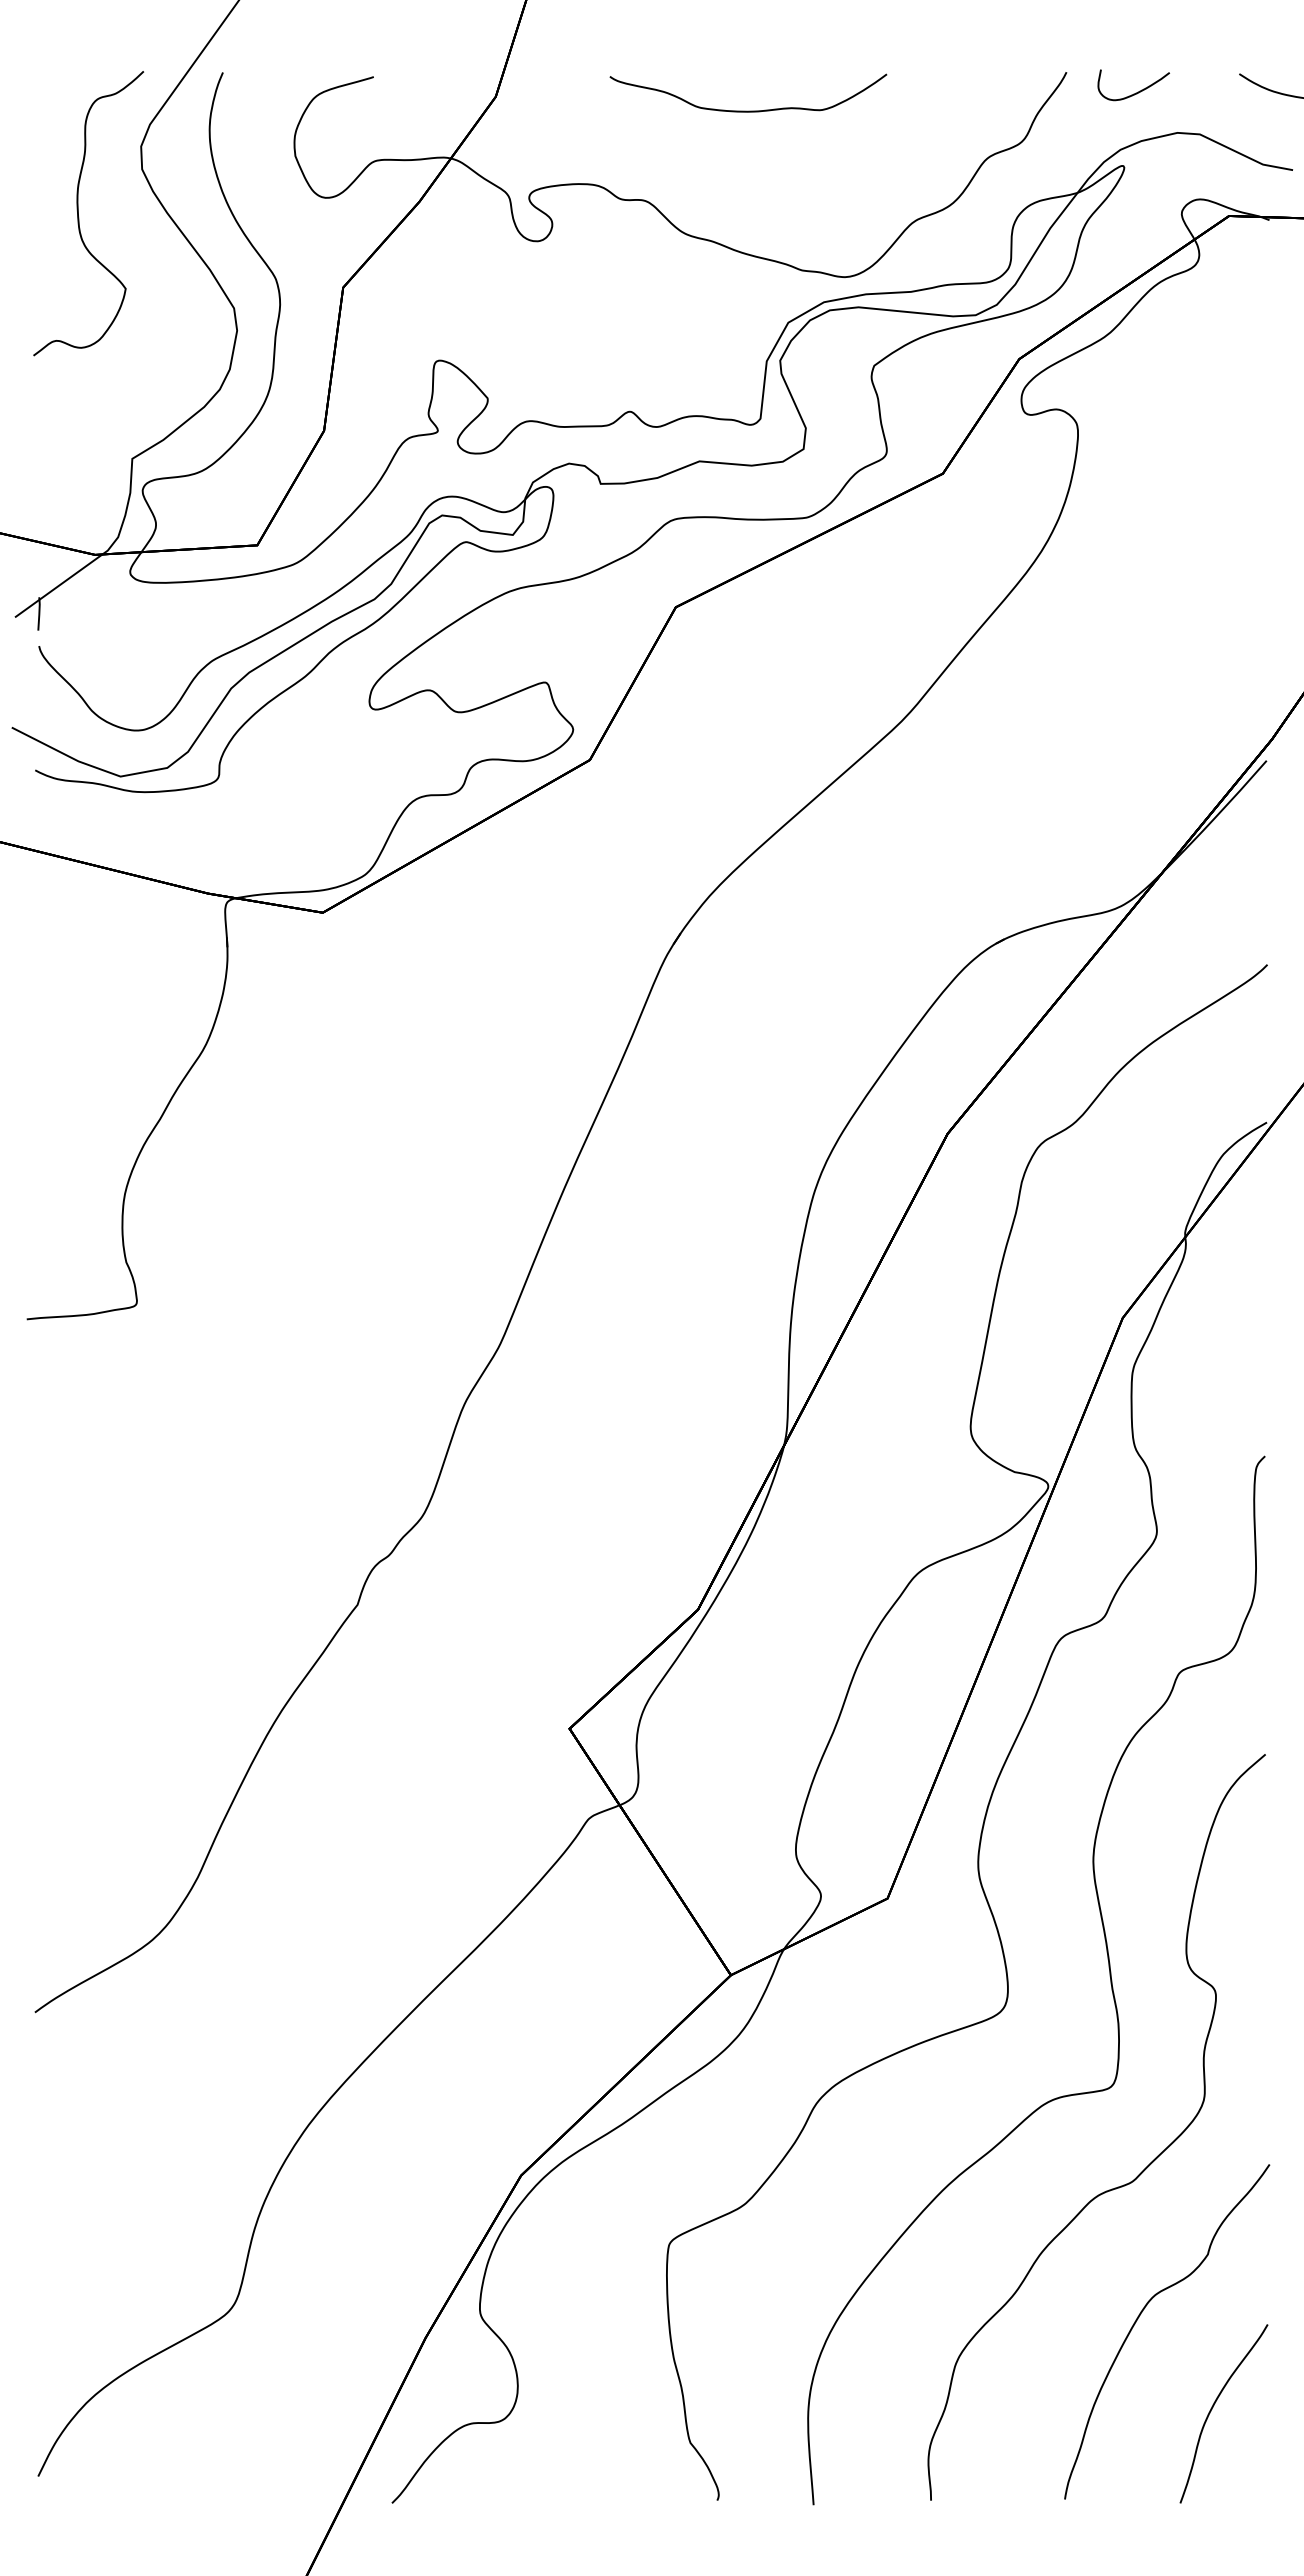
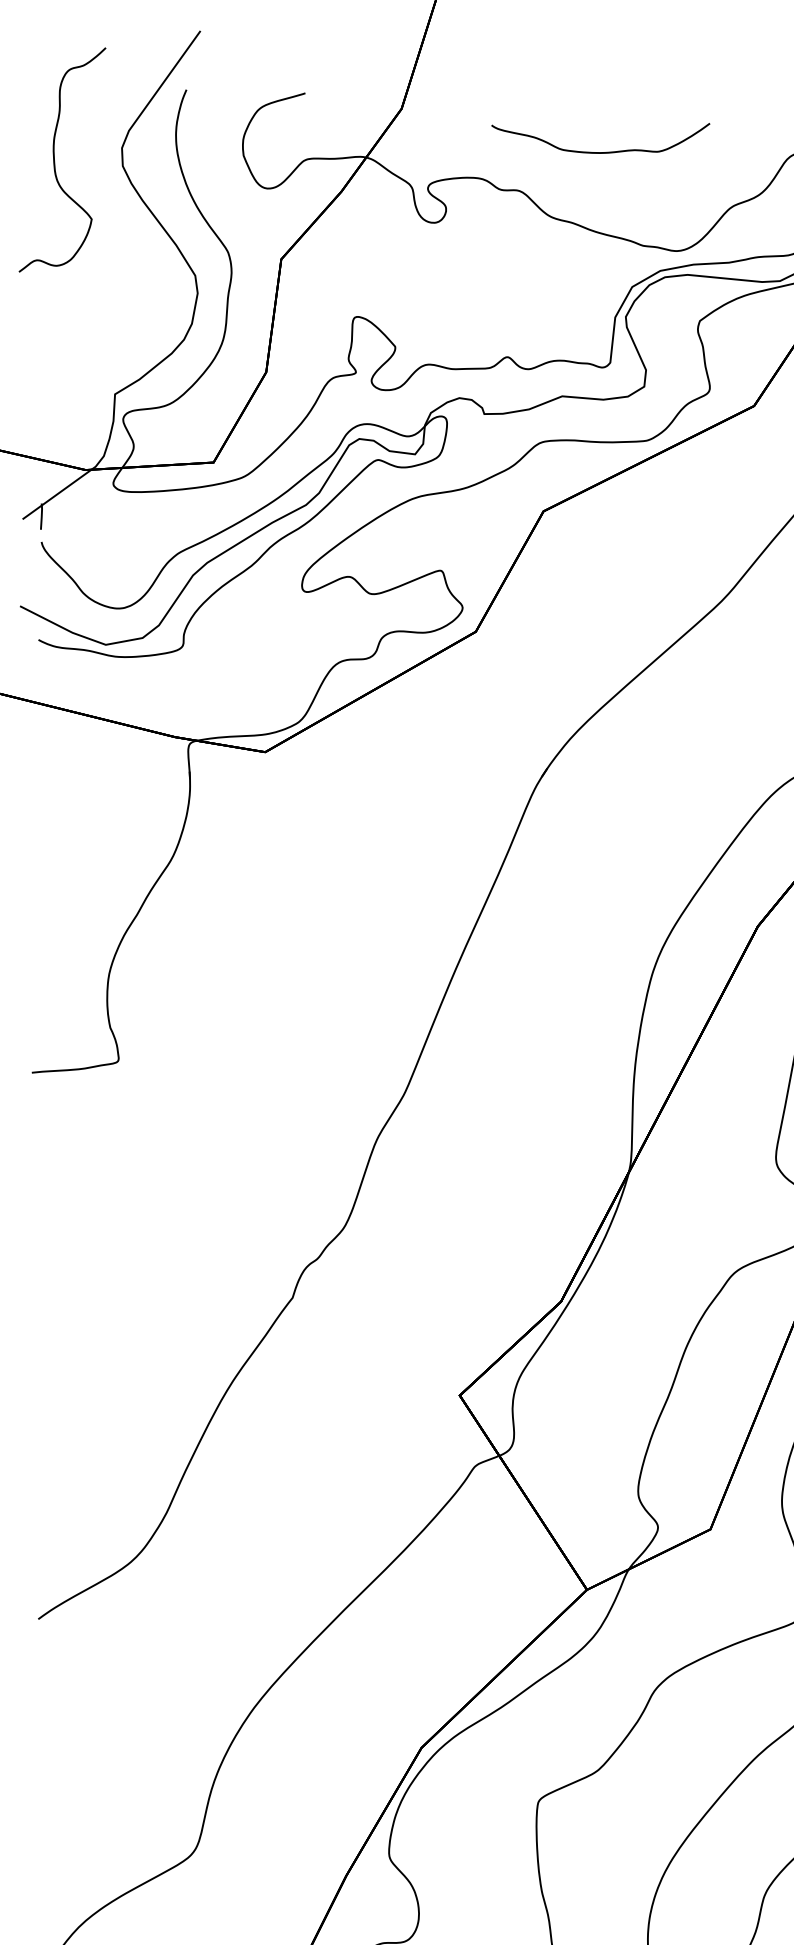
curve: (748, 110) -> (600, 152), moved
curve: (79, 217) -> (55, 163), moved

